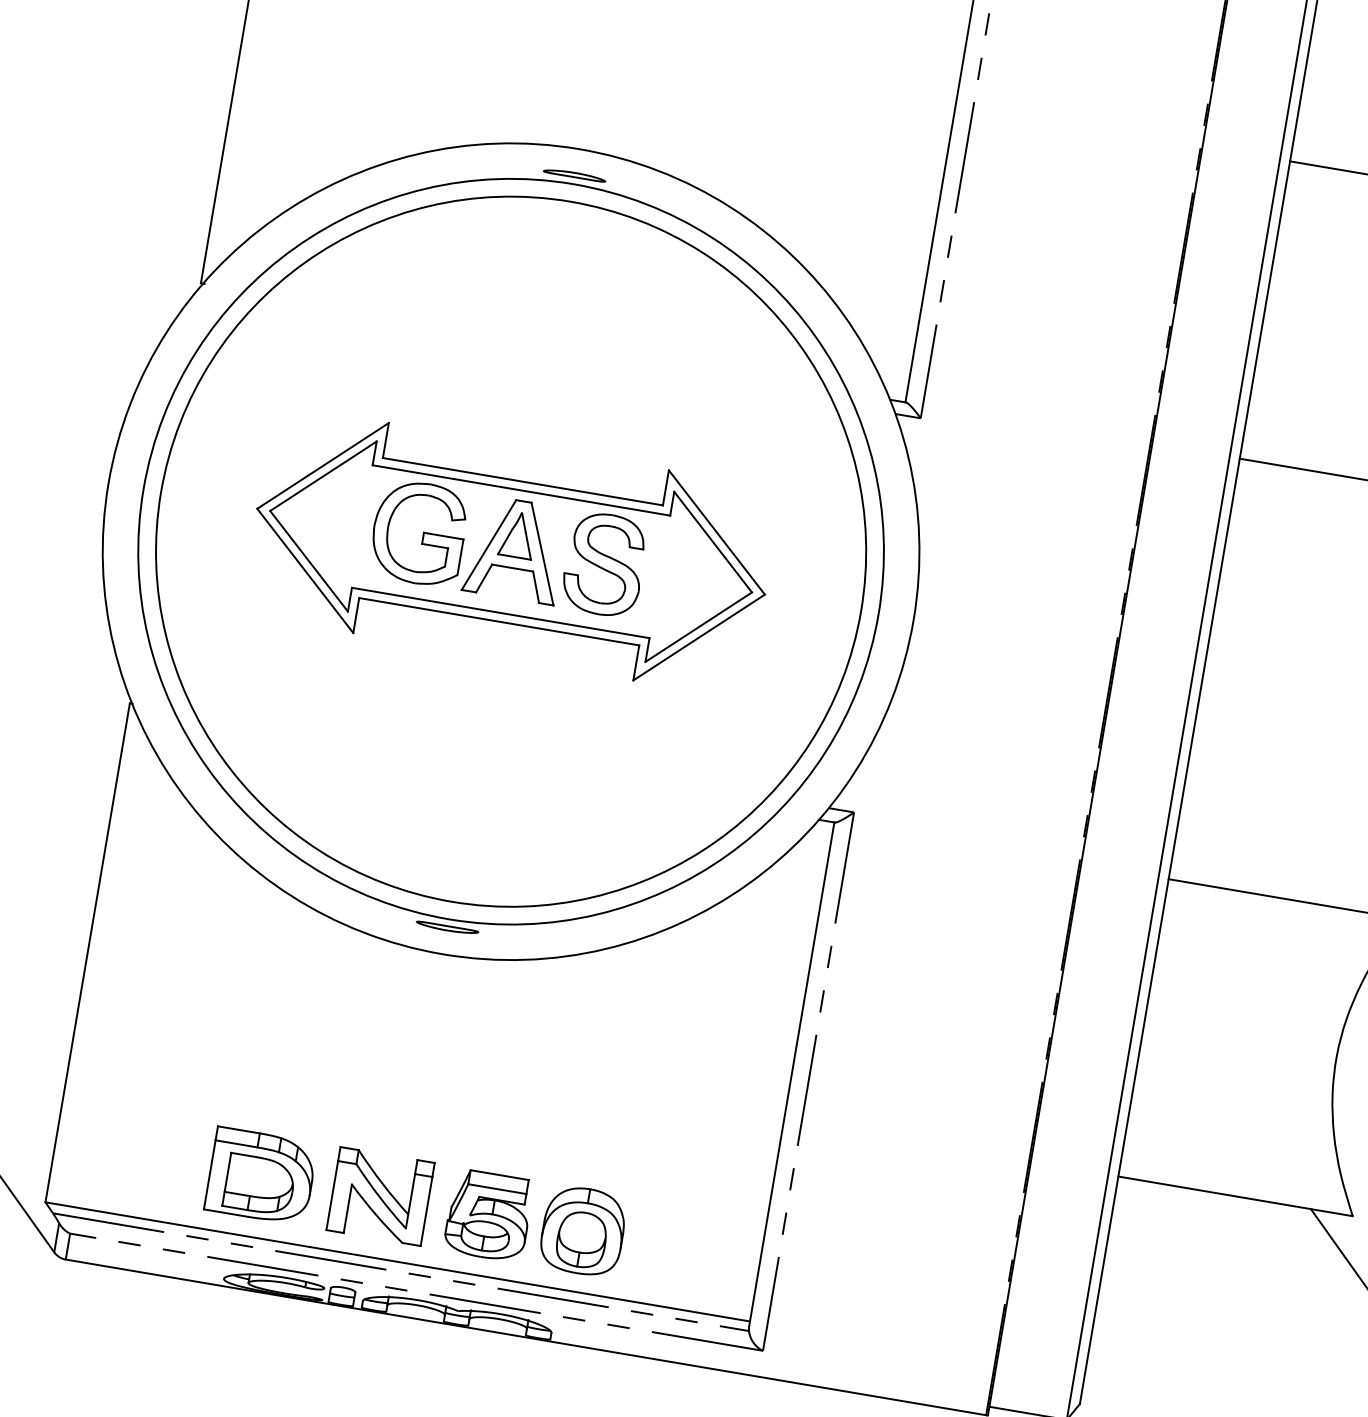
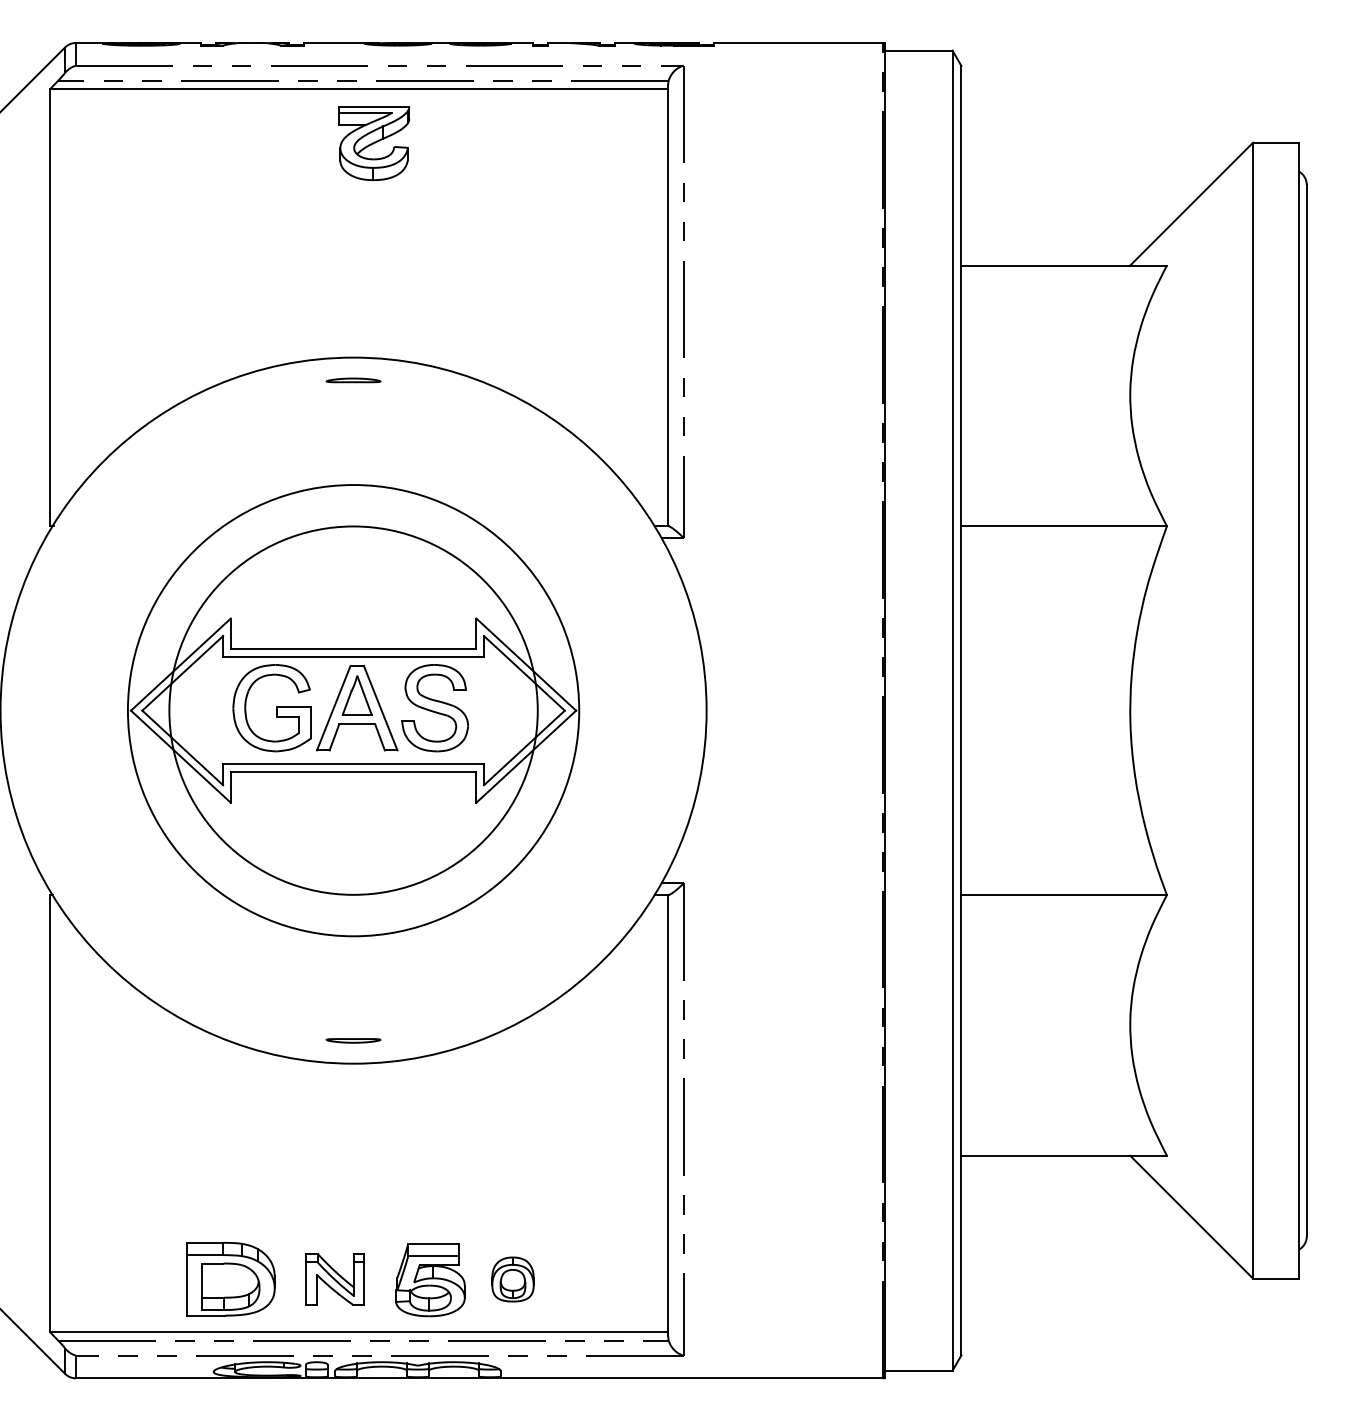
circle: (511, 551) -> (353, 710), size x0.6
circle: (511, 551) -> (353, 710), size x0.7
part: (380, 1196) -> (335, 1279), size x0.7
part: (582, 1231) -> (512, 1279), size x0.6

